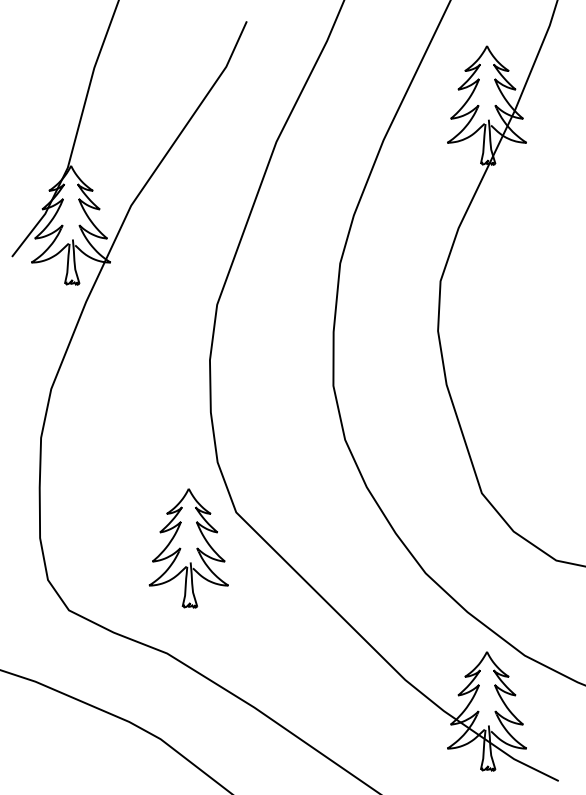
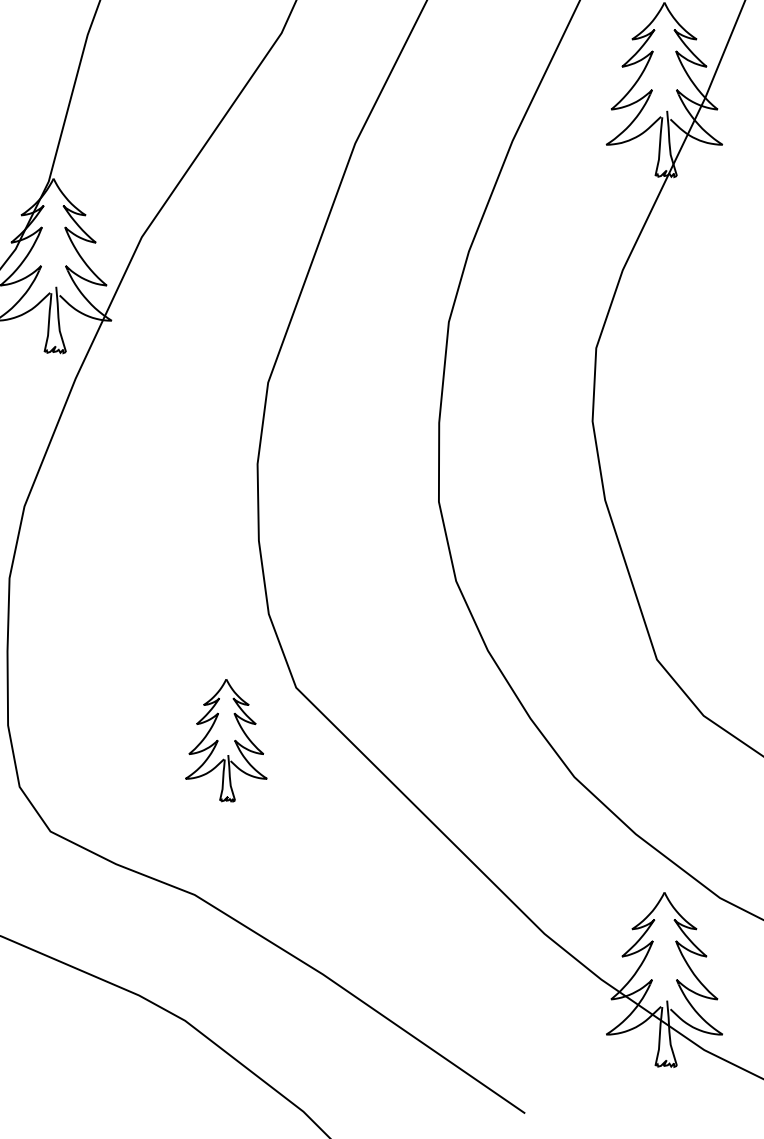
part: (188, 548) -> (226, 740), size x0.7

